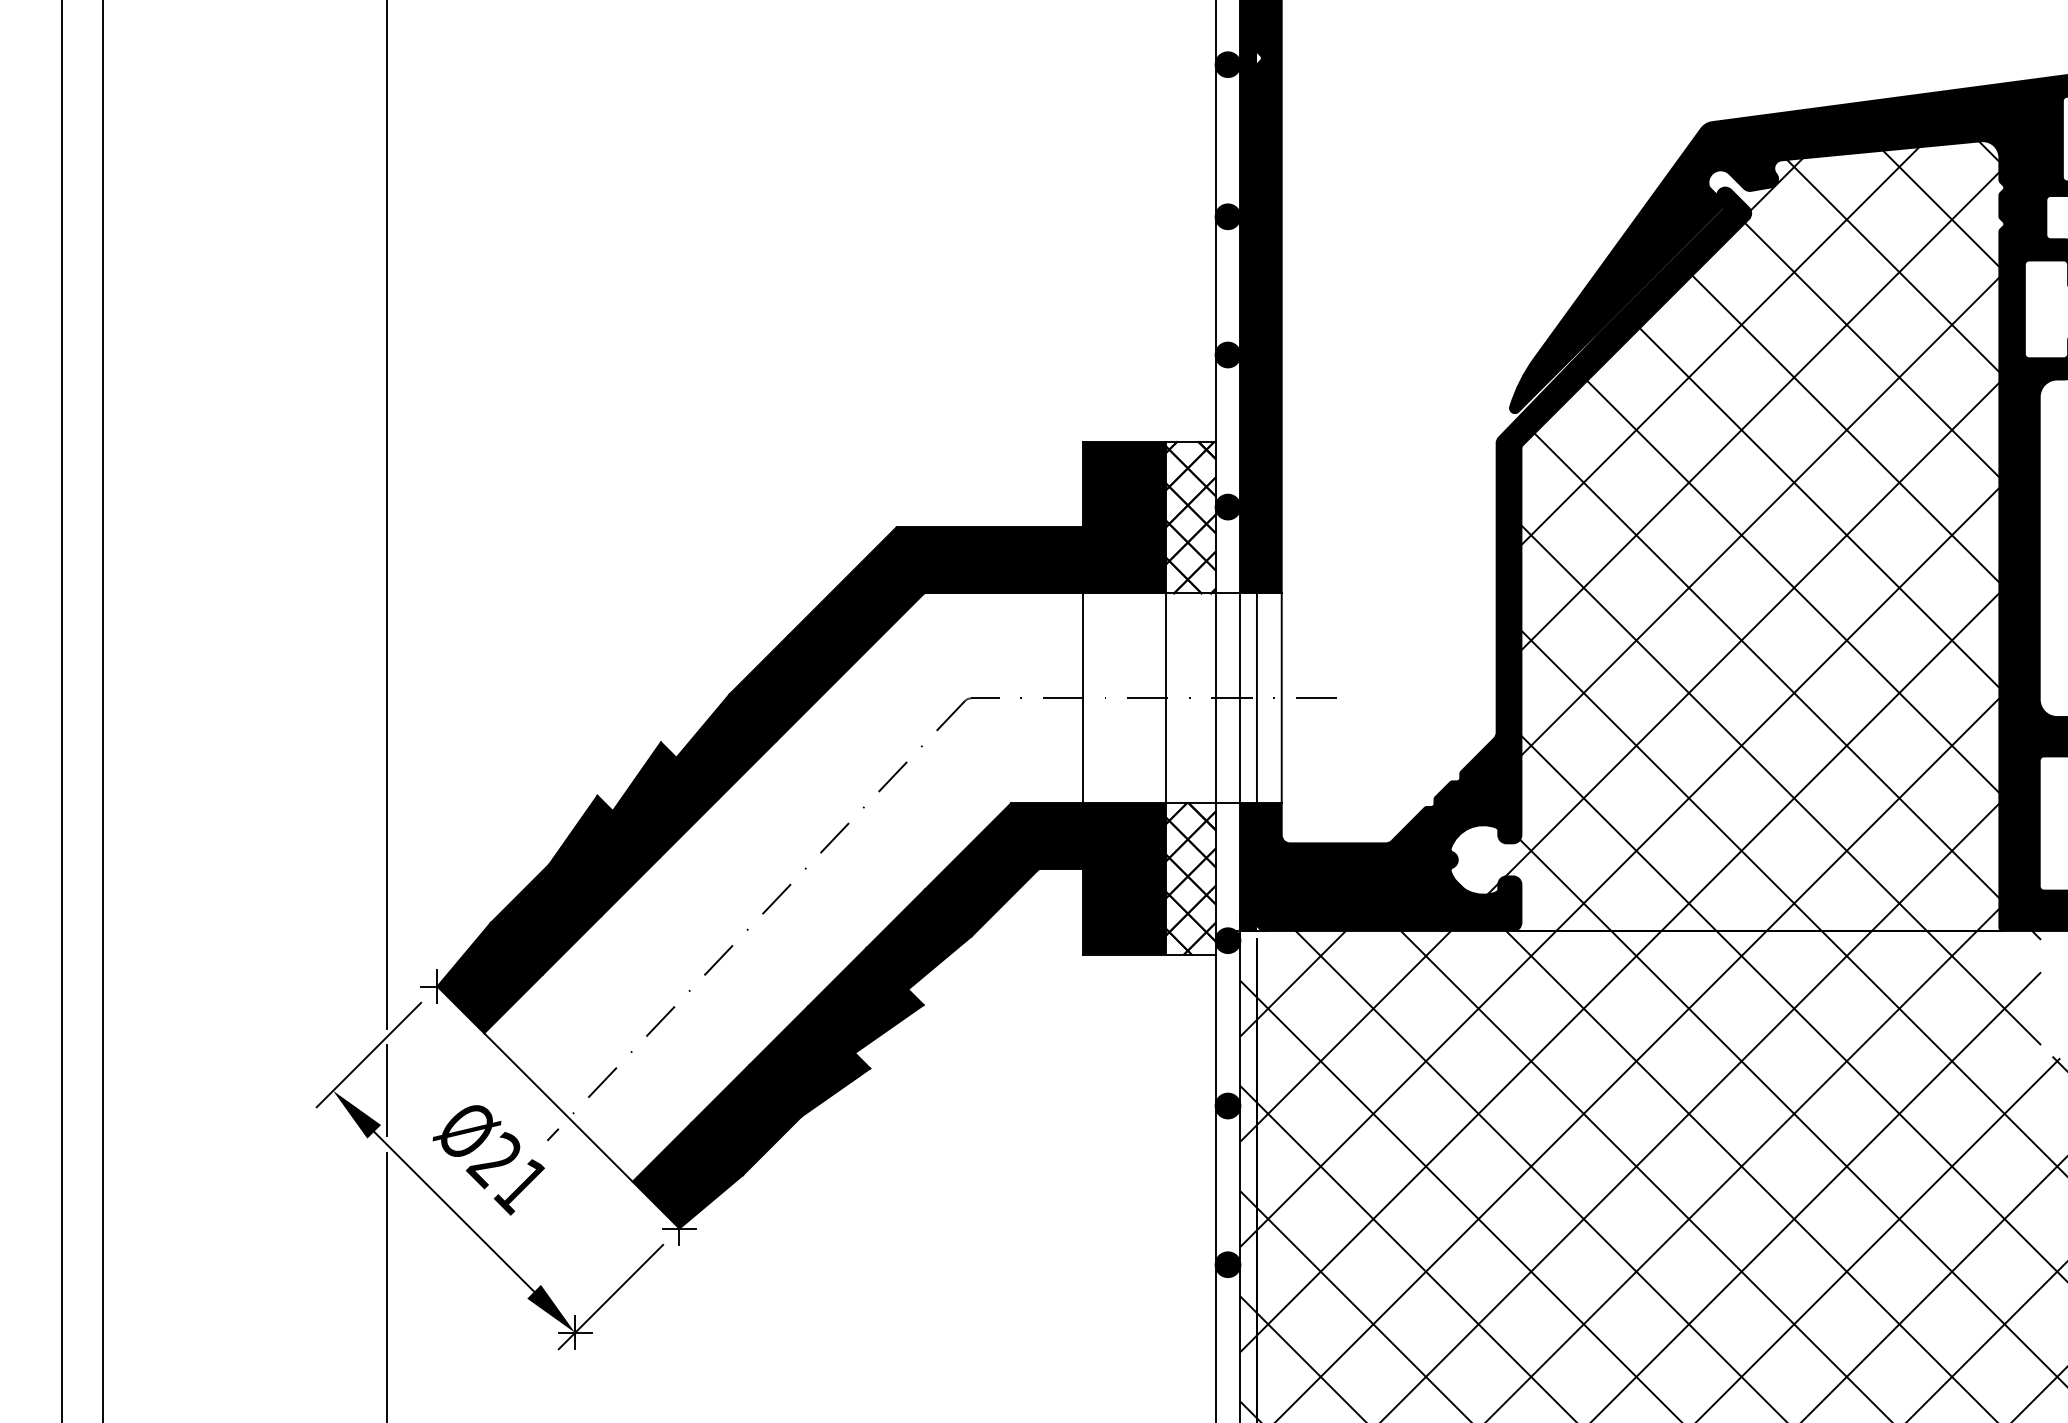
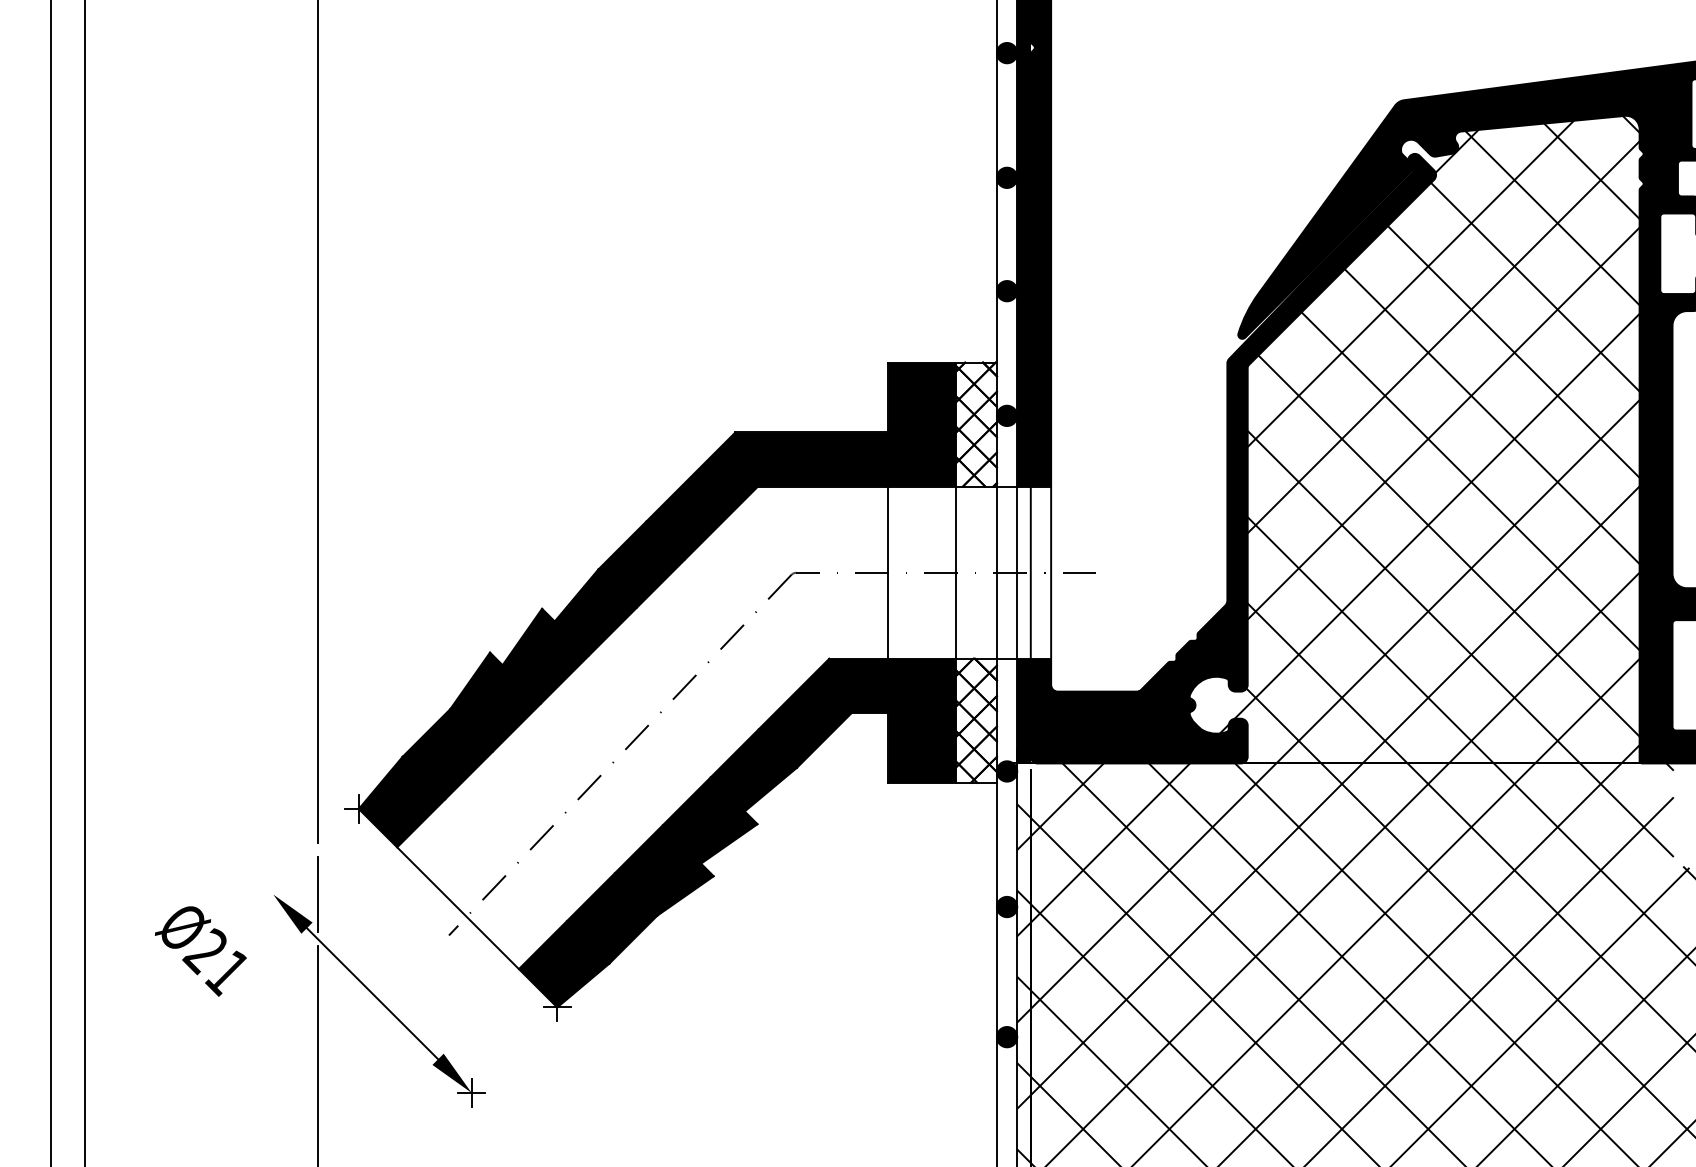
line: (368, 1054) -> (302, 864), removed
text: (488, 1160) -> (200, 951), moved
line: (610, 1296) -> (500, 1063), removed

